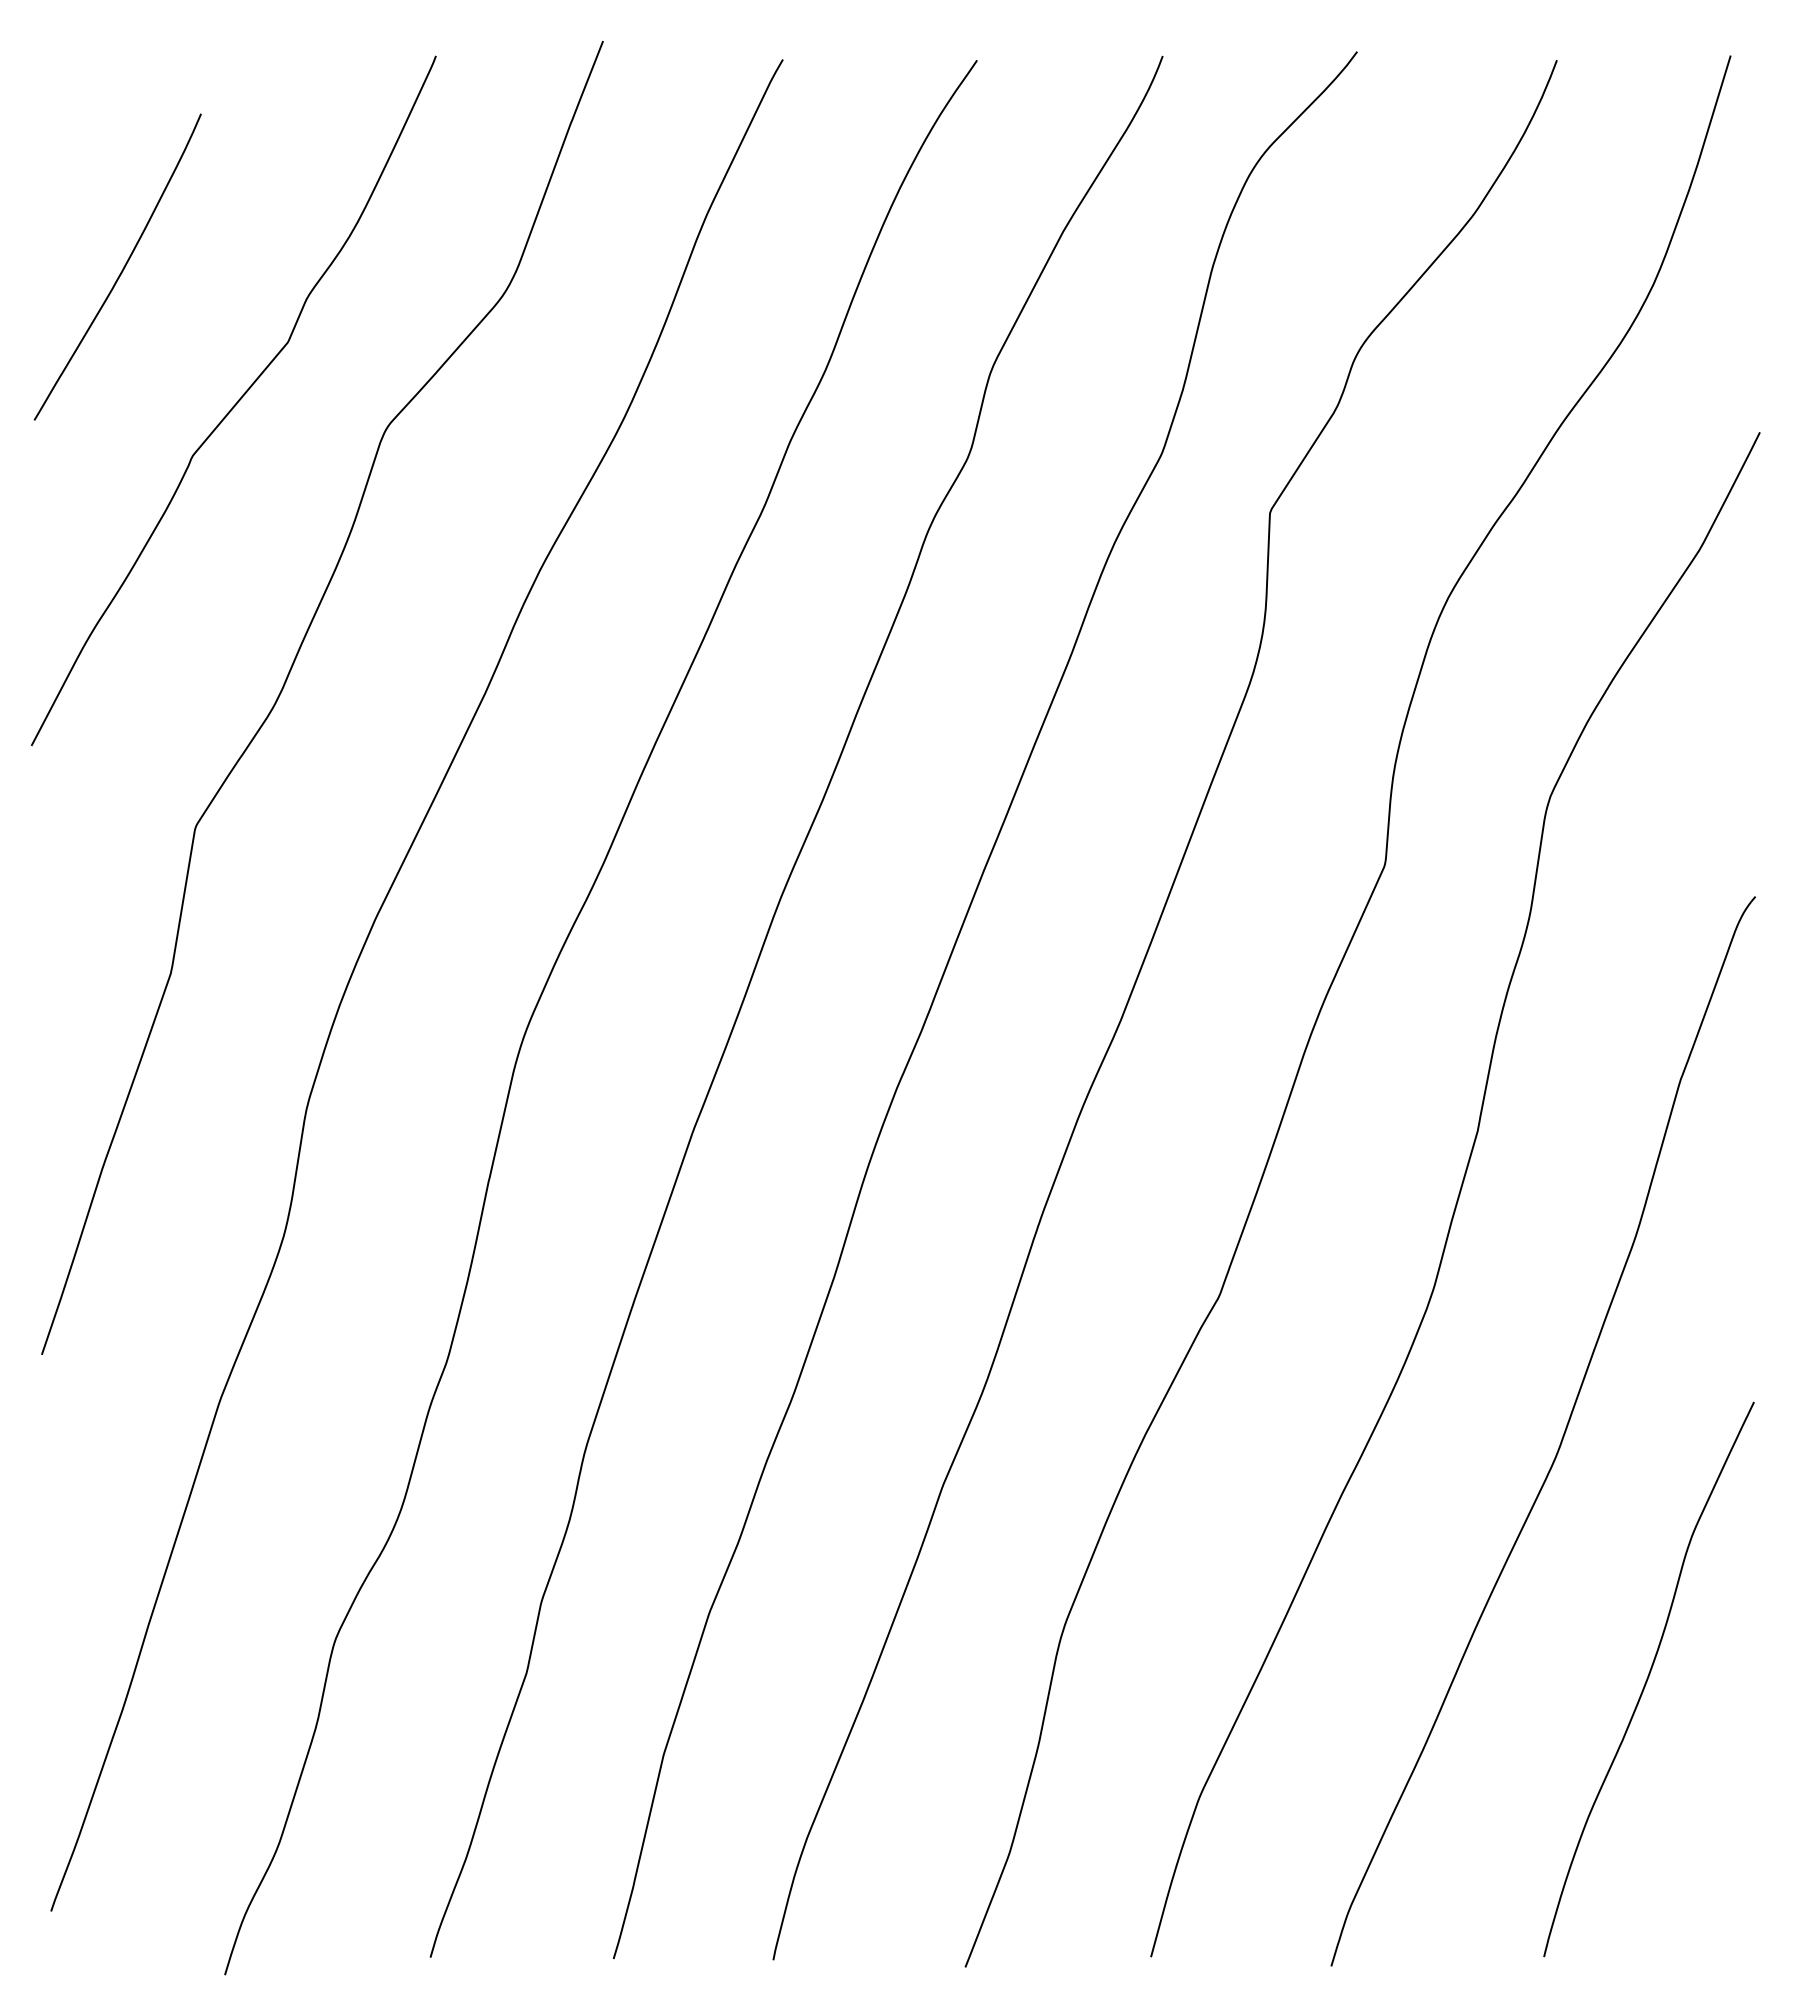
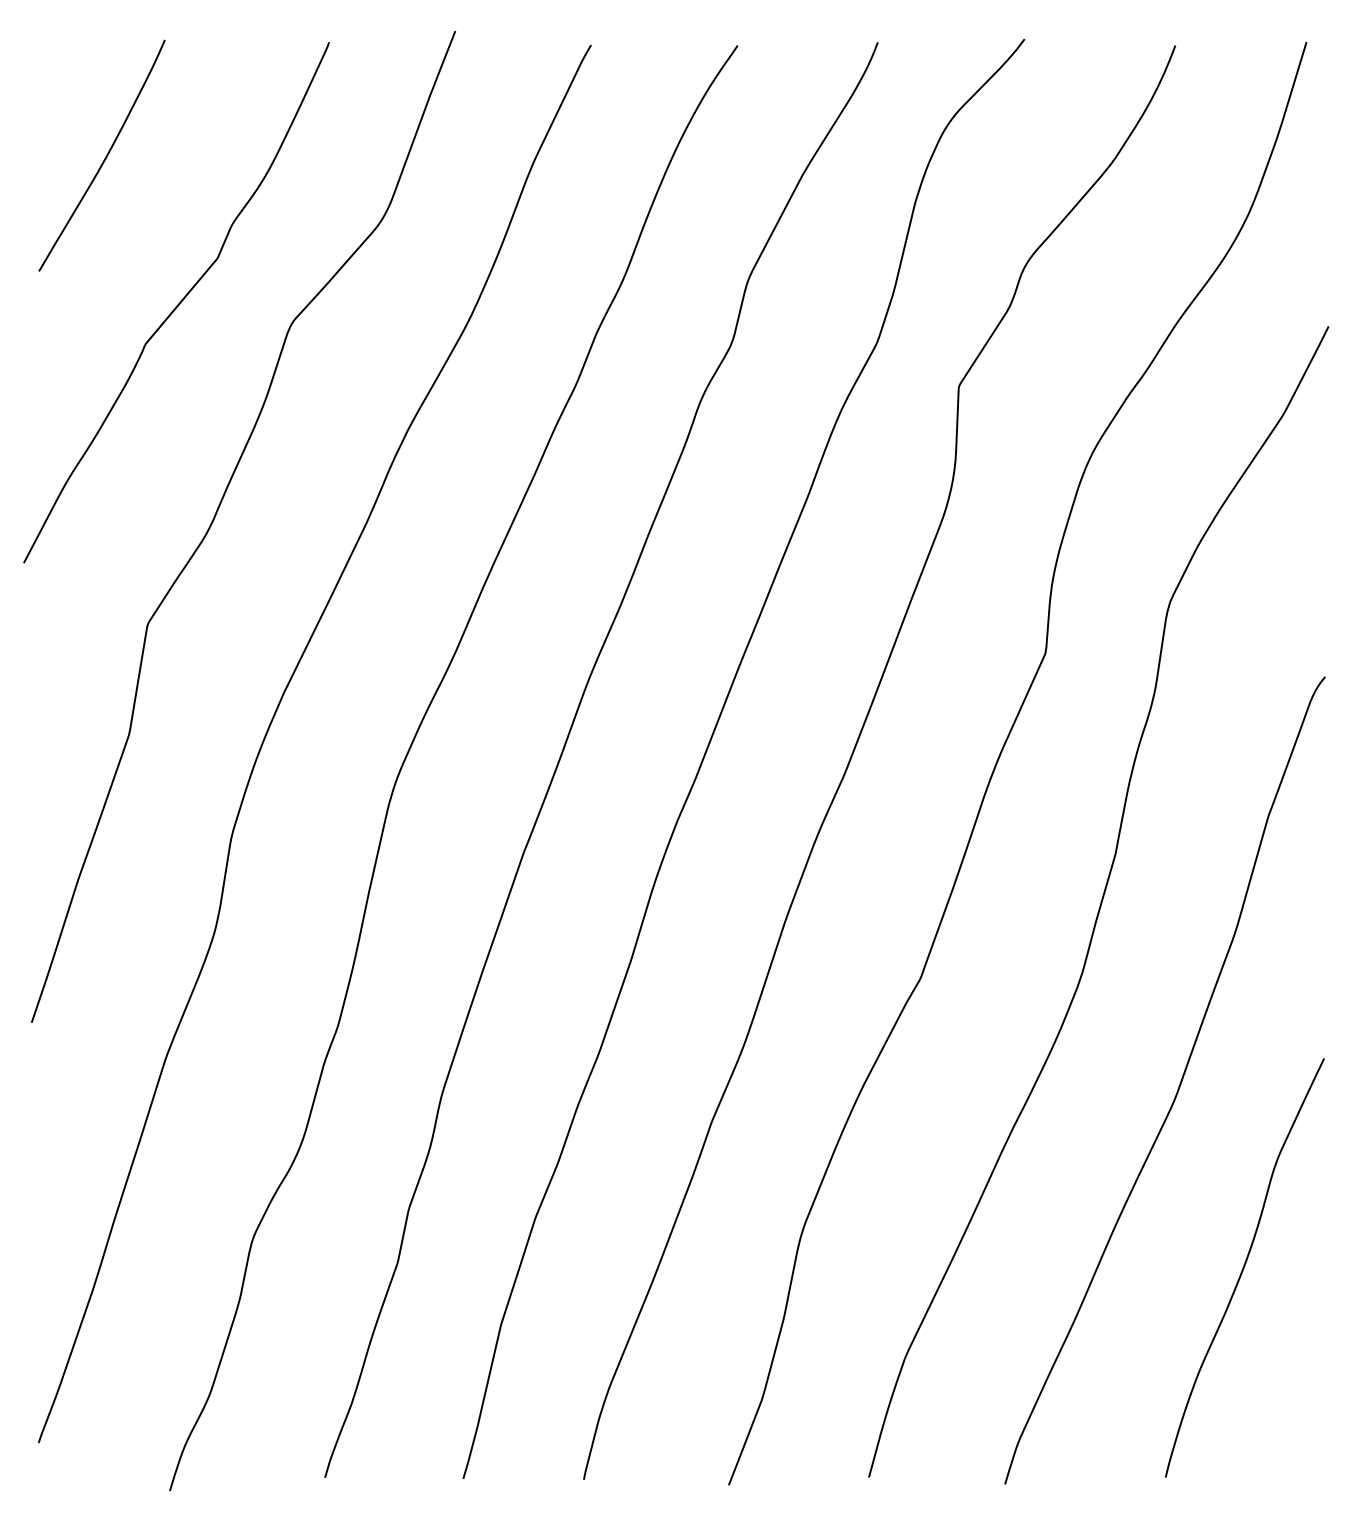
curve: (122, 268) -> (105, 156), moved

